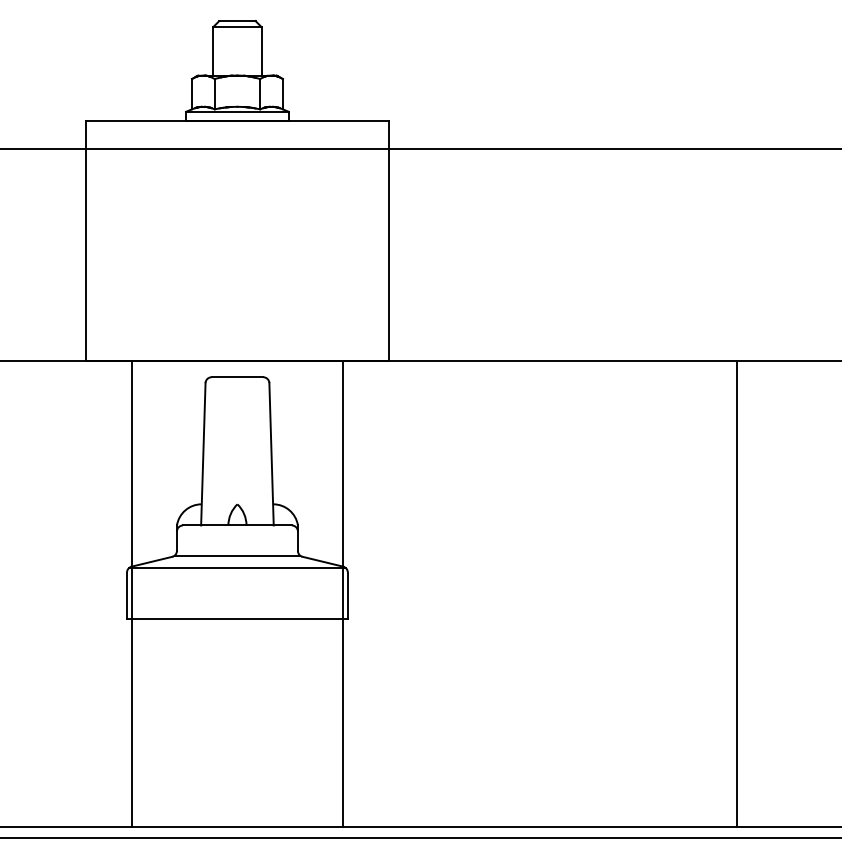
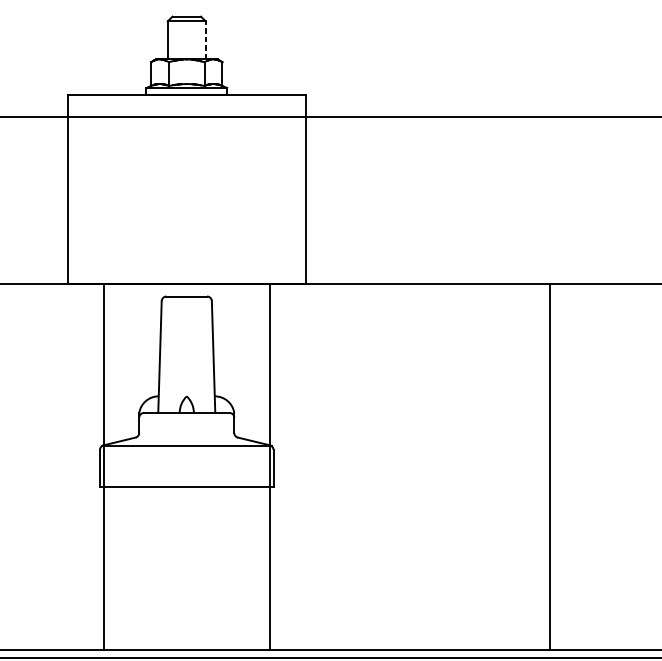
line: (261, 50) -> (205, 39), solid -> dashed
line: (237, 555) -> (186, 436), removed
line: (736, 593) -> (549, 466), moved

